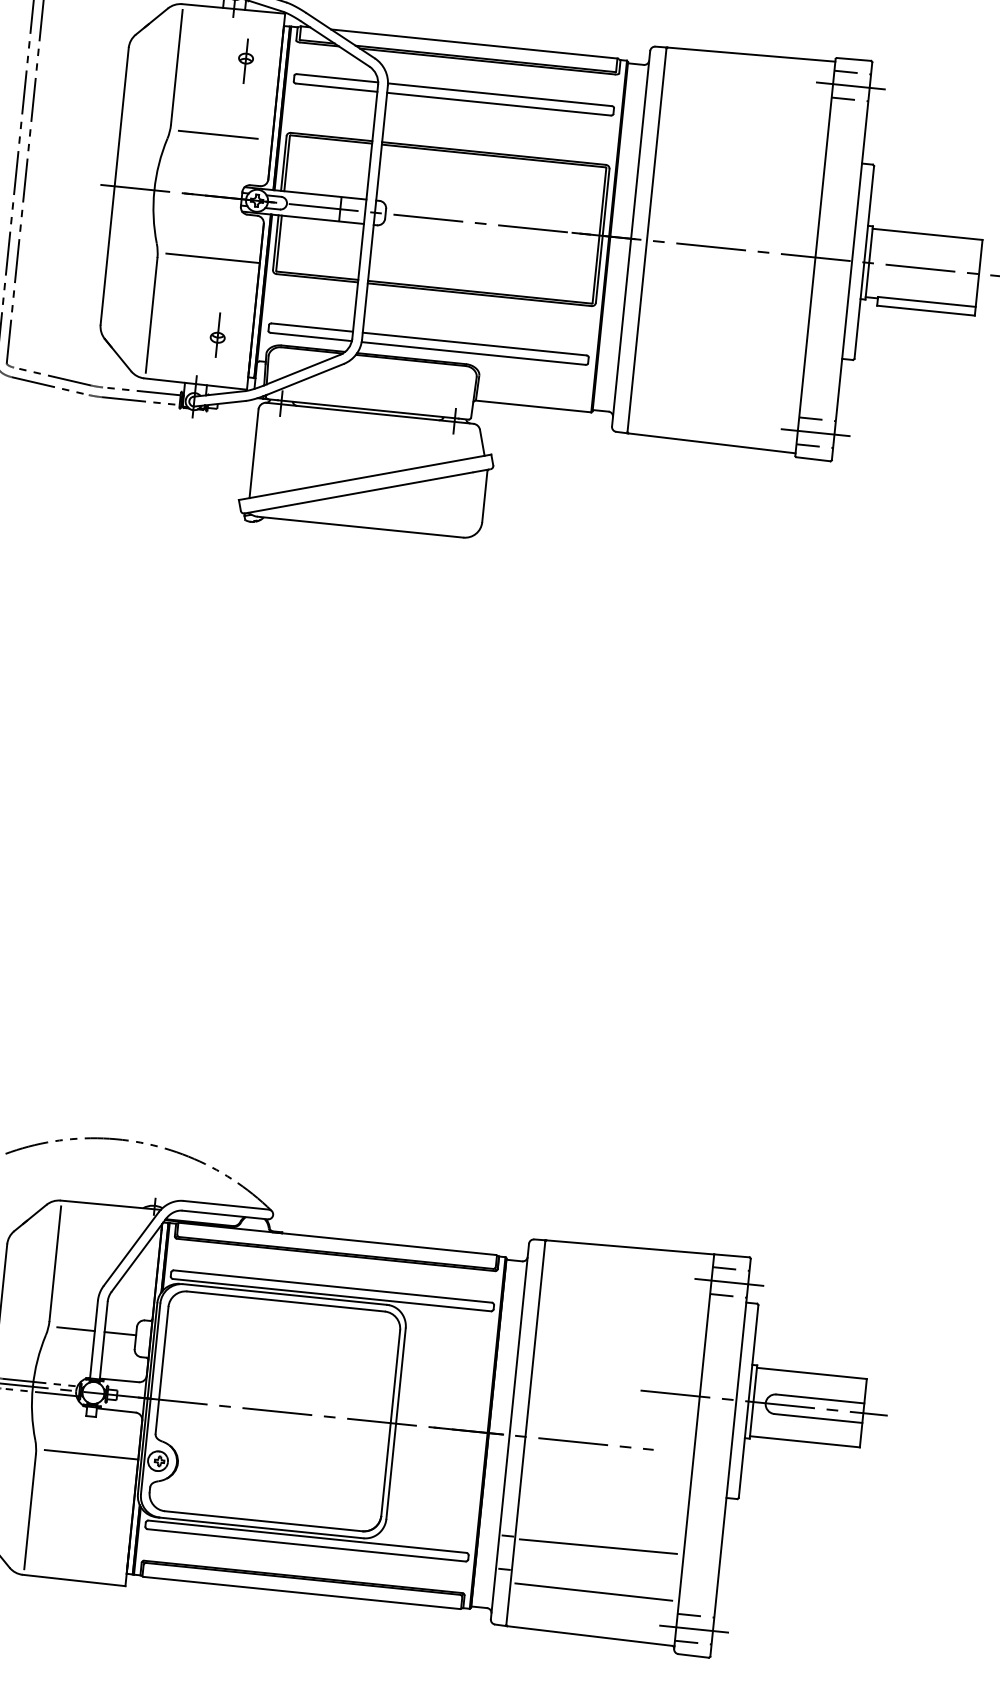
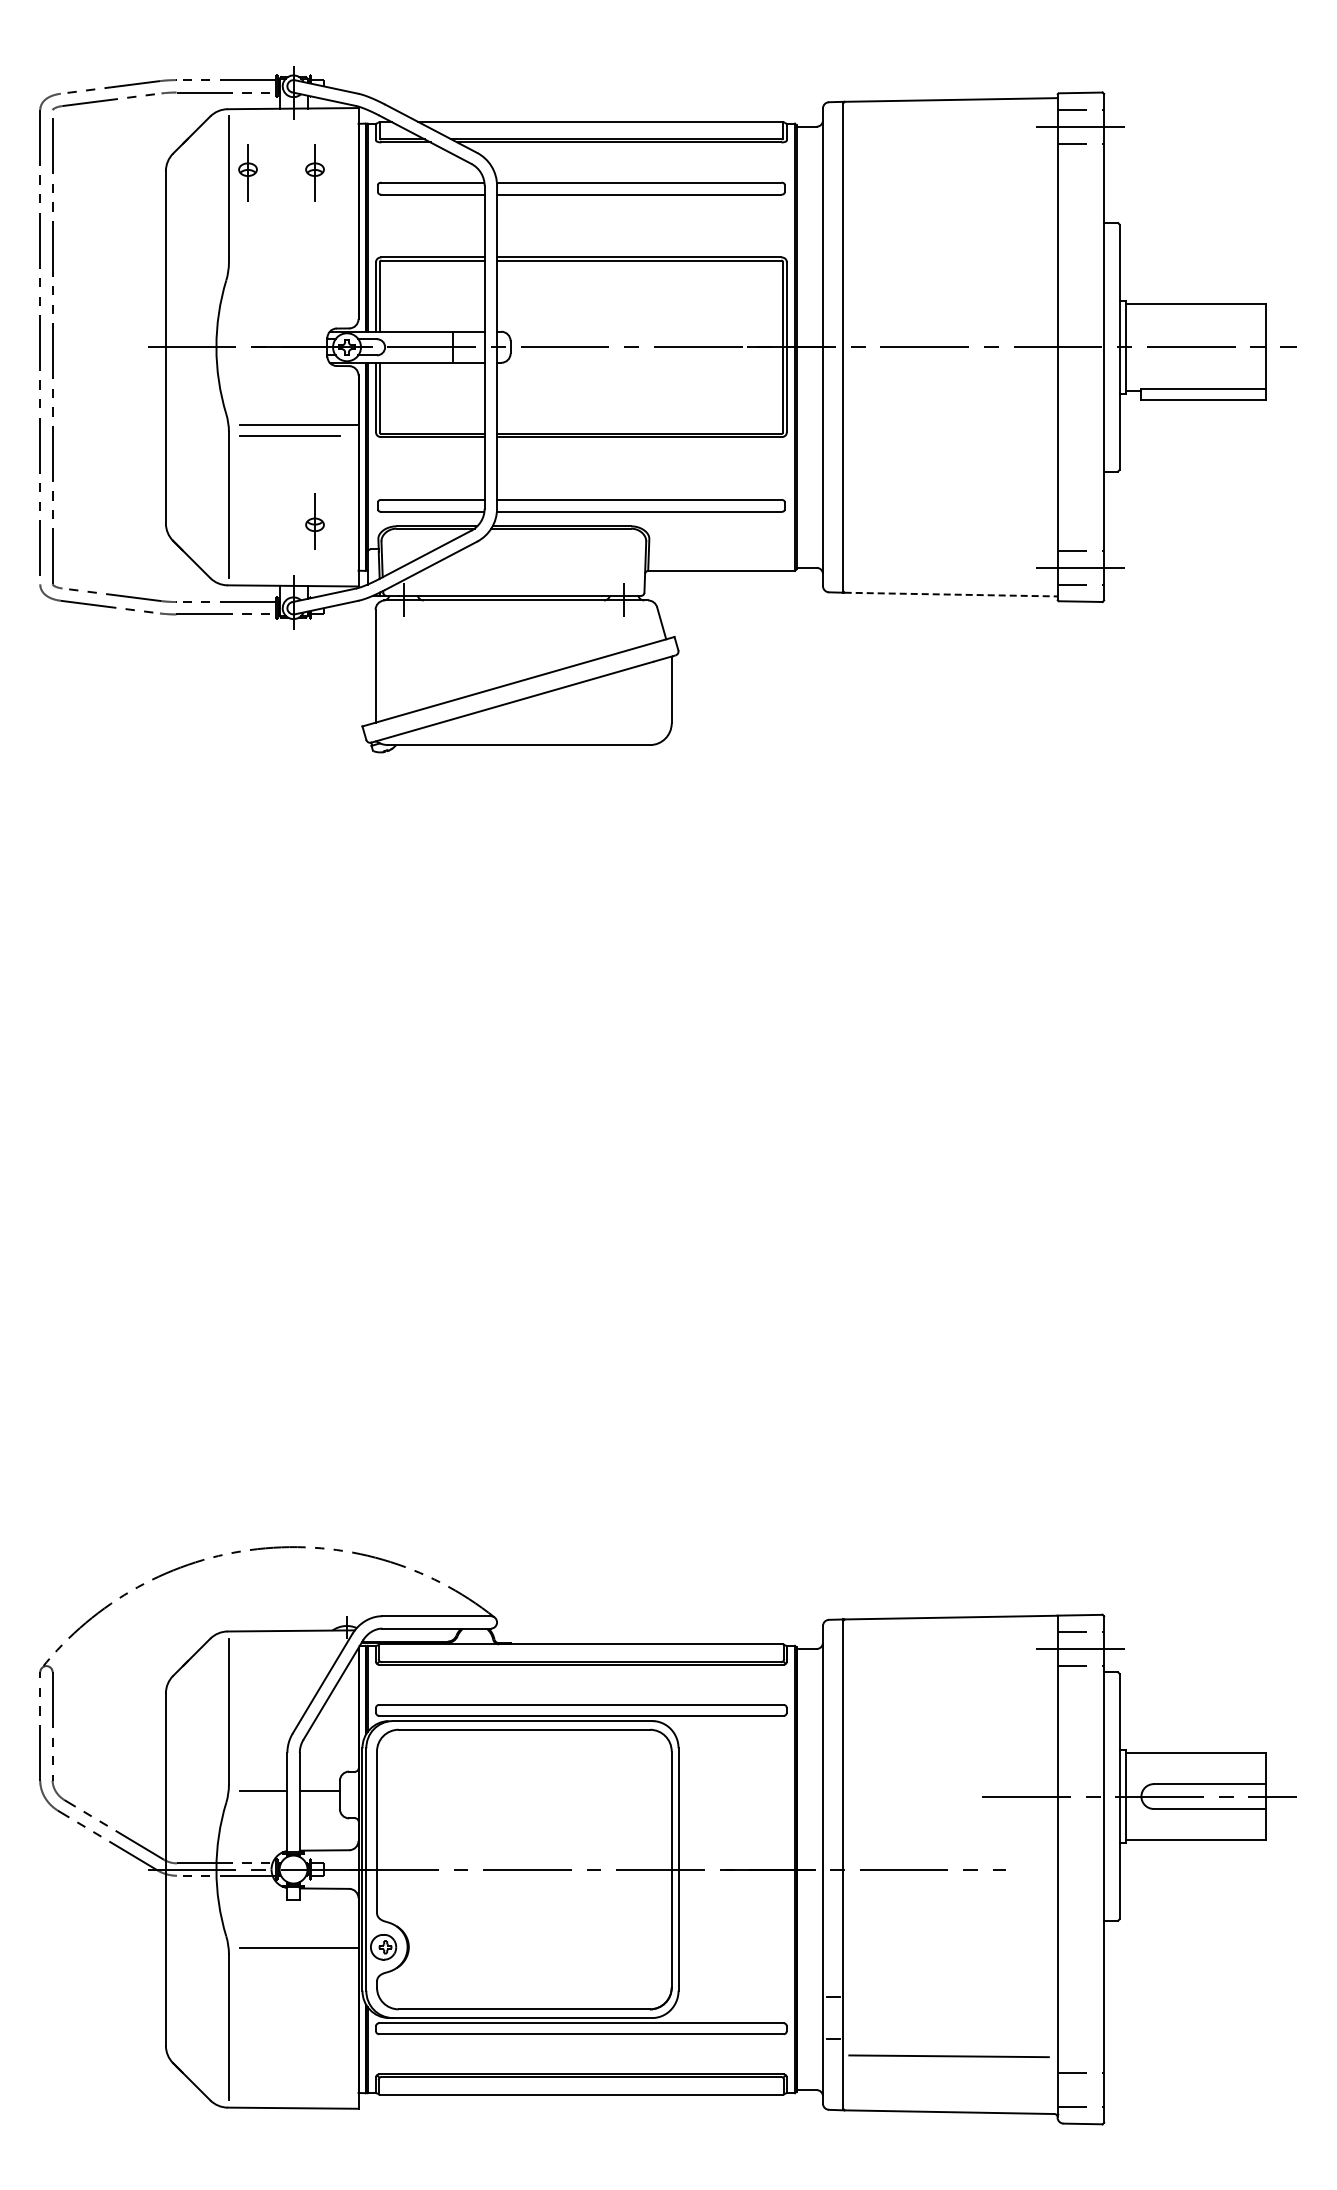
part: (192, 55) -> (247, 172), added
line: (218, 134) -> (289, 435), moved
line: (712, 443) -> (951, 594), solid -> dashed
line: (597, 1546) -> (948, 1998), removed
line: (694, 1629) -> (1080, 2090), removed

